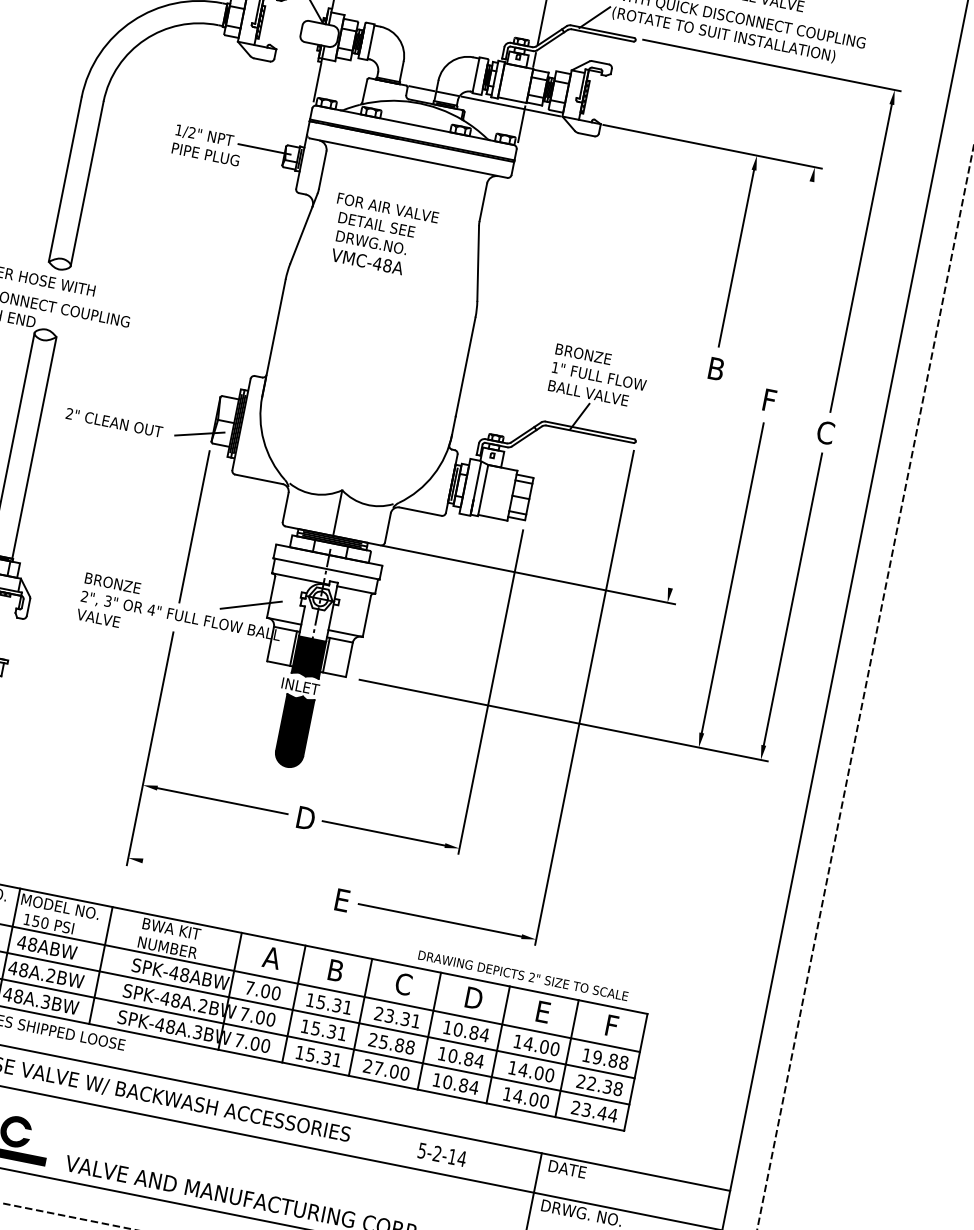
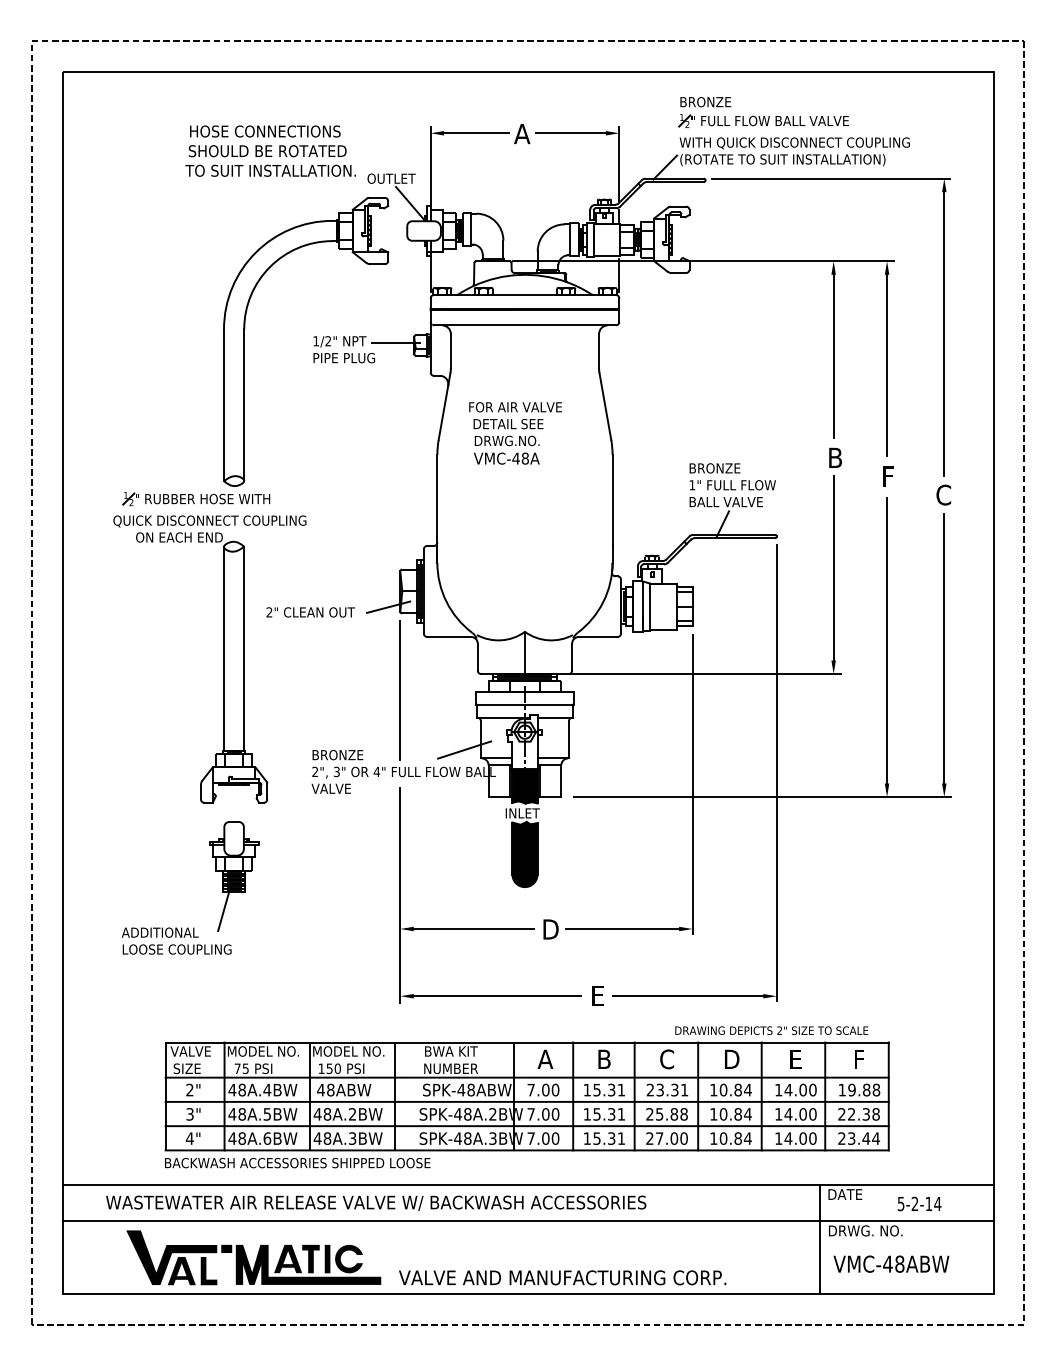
text: (382, 236) -> (515, 433), moved
line: (792, 279) -> (887, 364), added
line: (690, 488) -> (833, 568), added
line: (232, 879) -> (496, 996), added
text: (442, 1154) -> (919, 1203), moved

